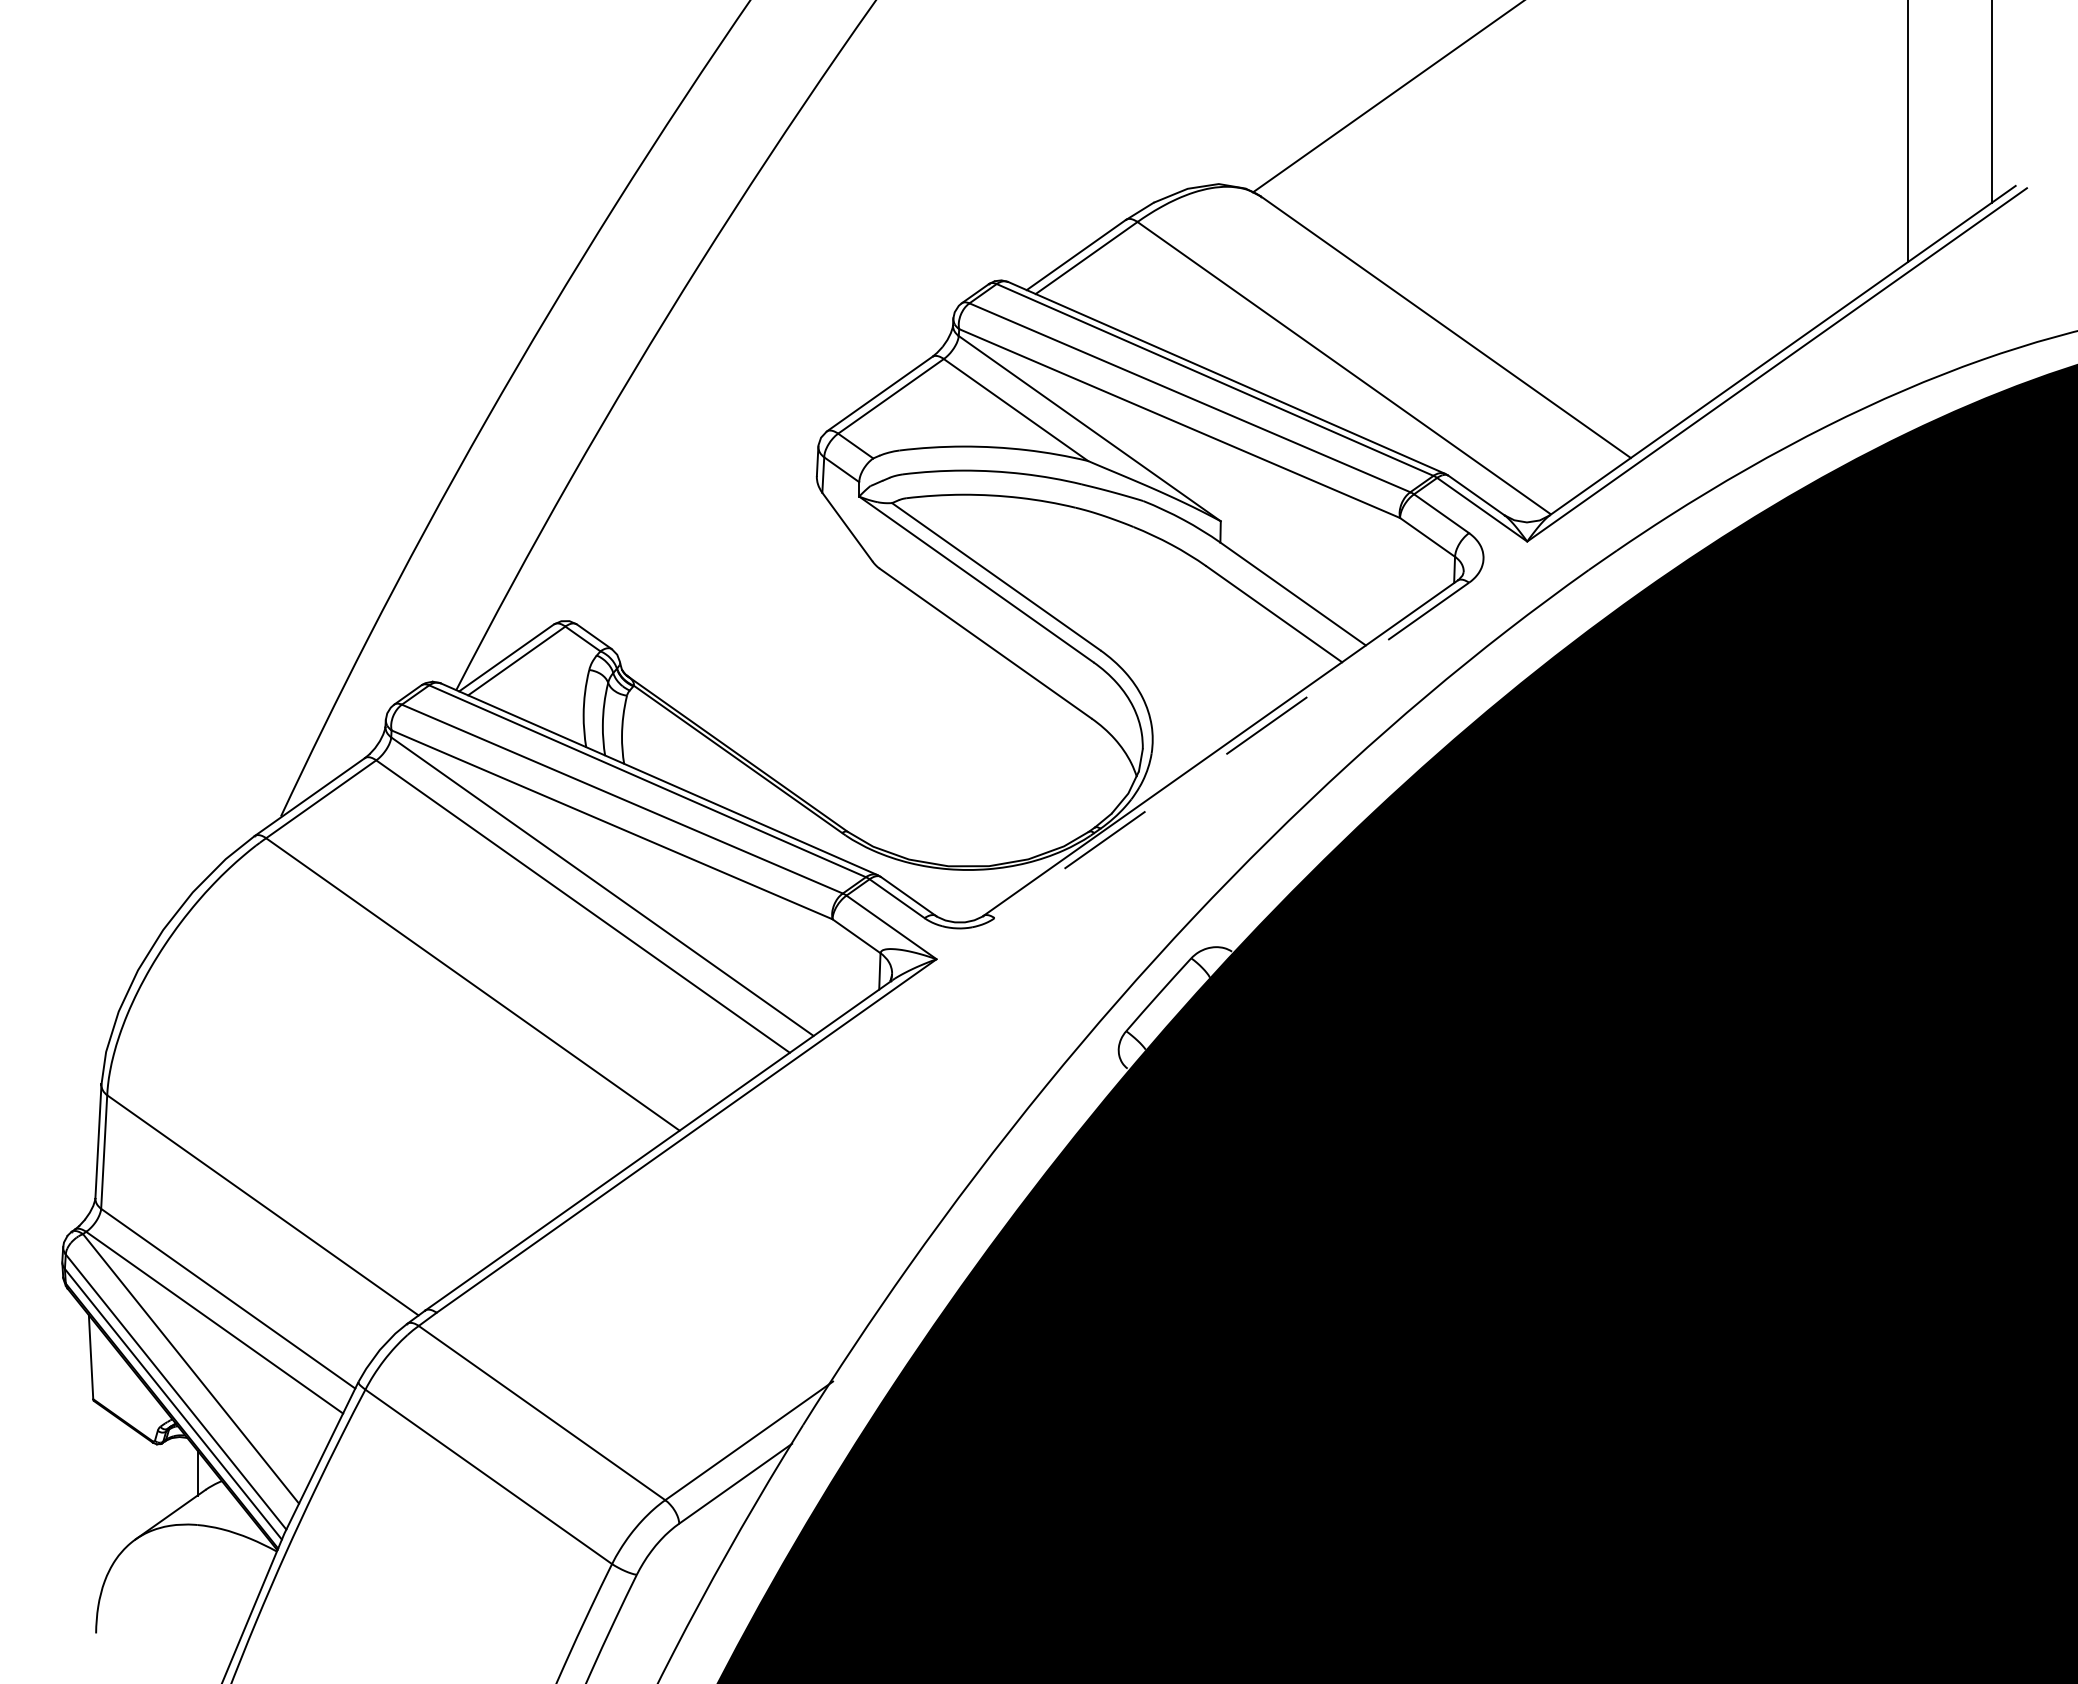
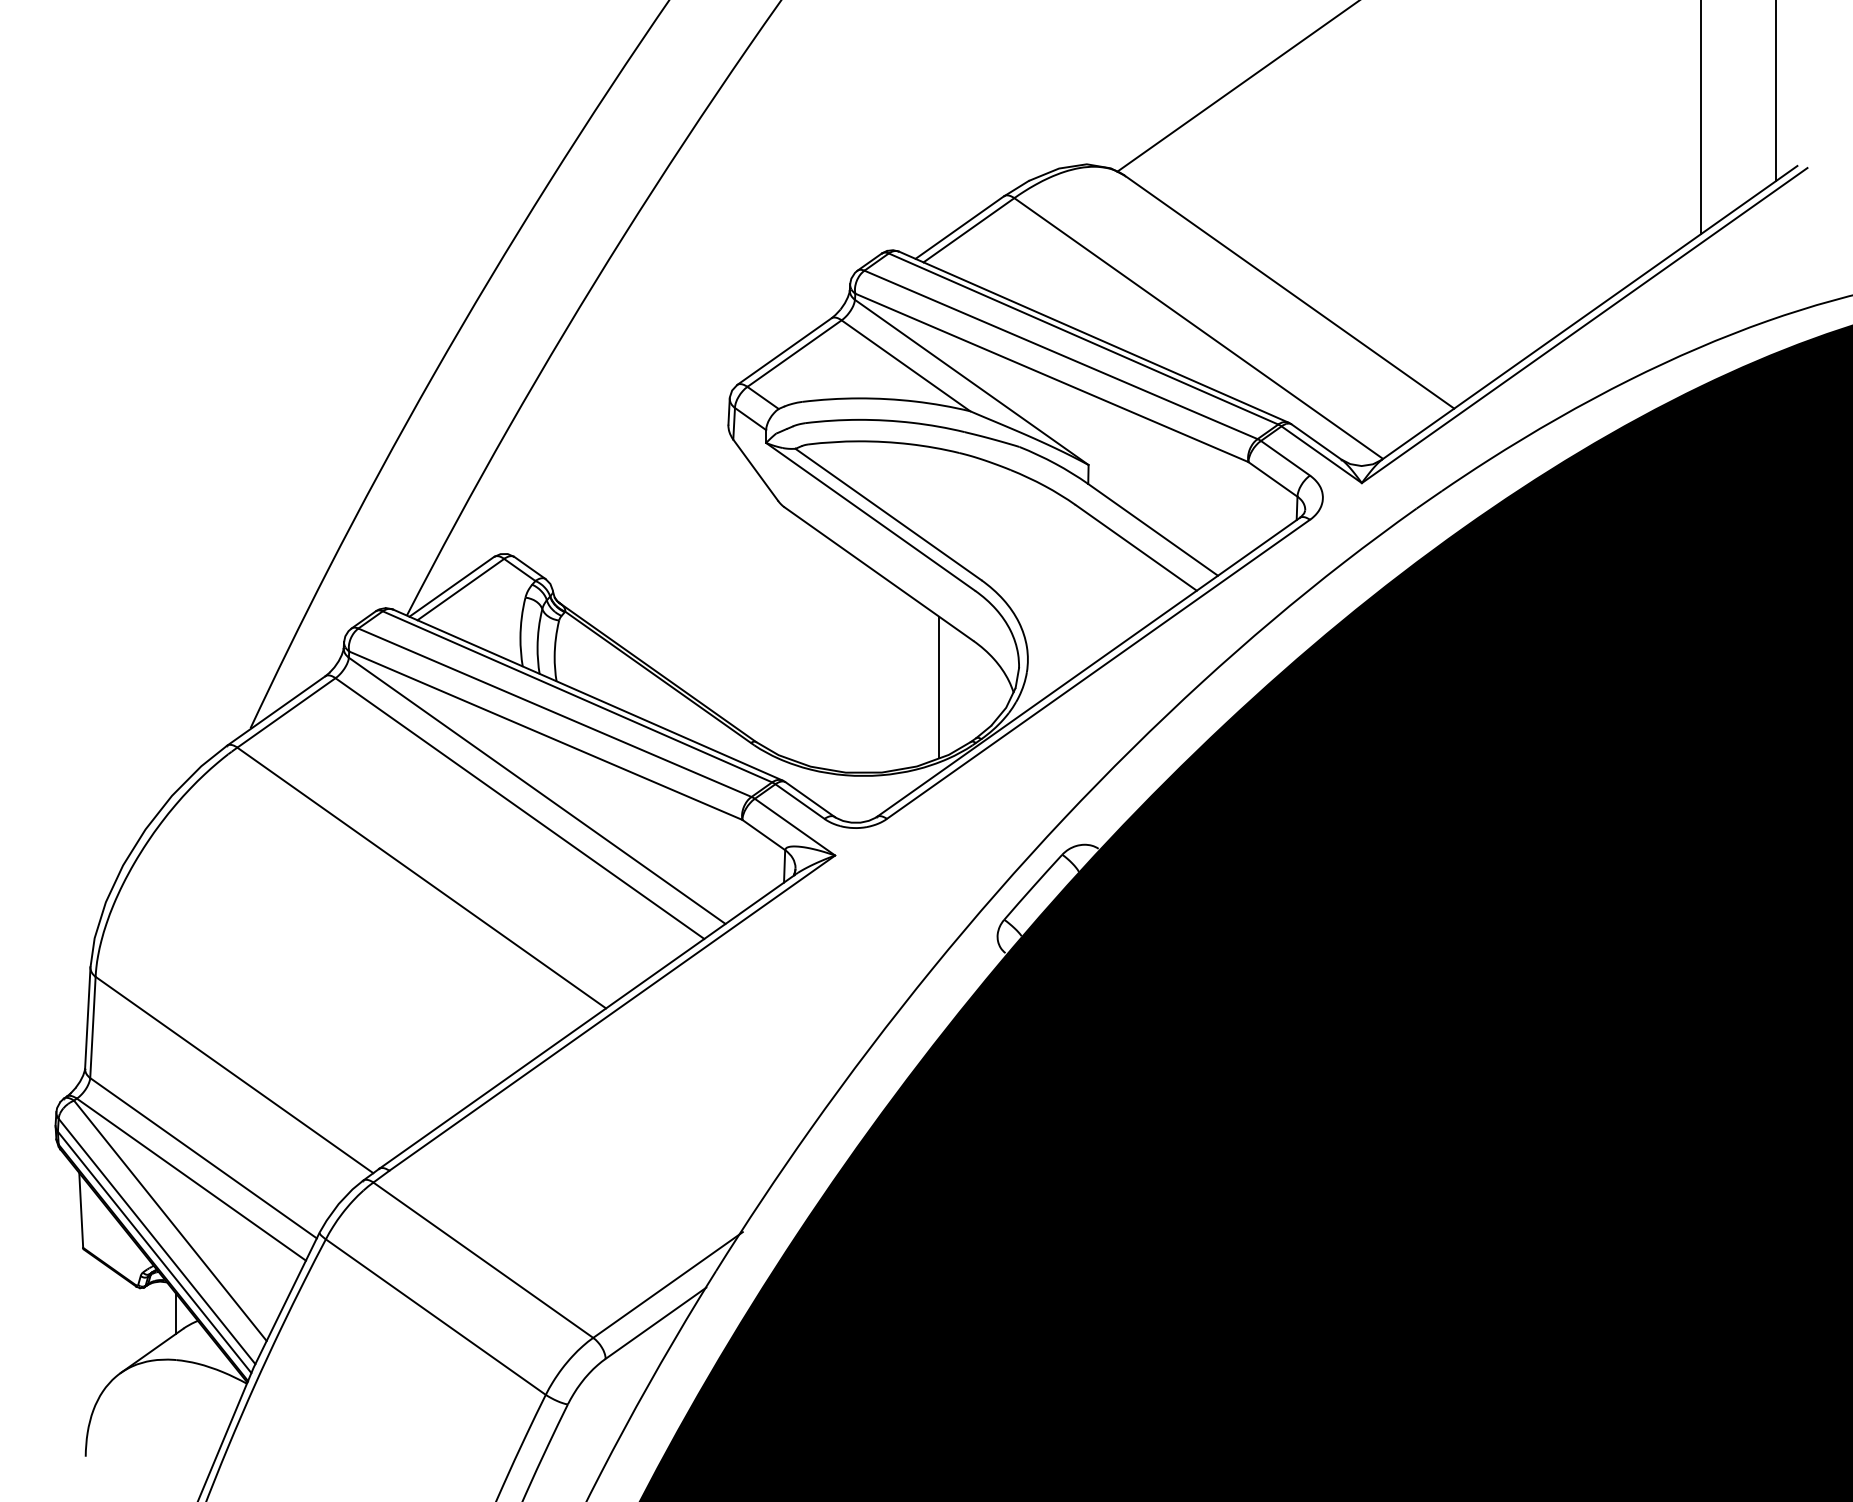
line: (1231, 750) -> (1098, 669), dashed -> solid
line: (1053, 770) -> (939, 687), added

